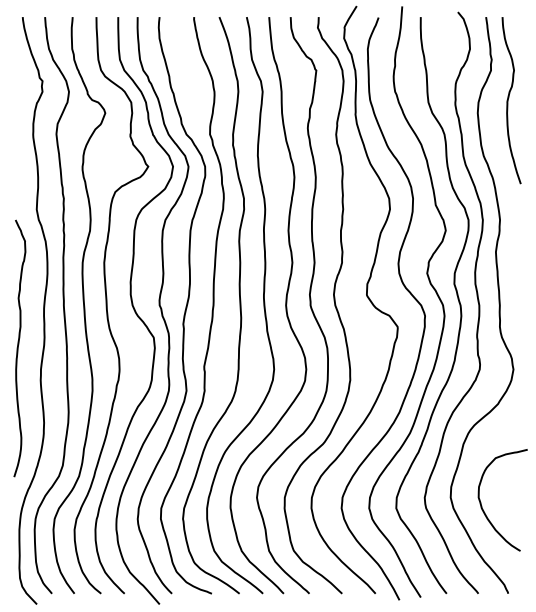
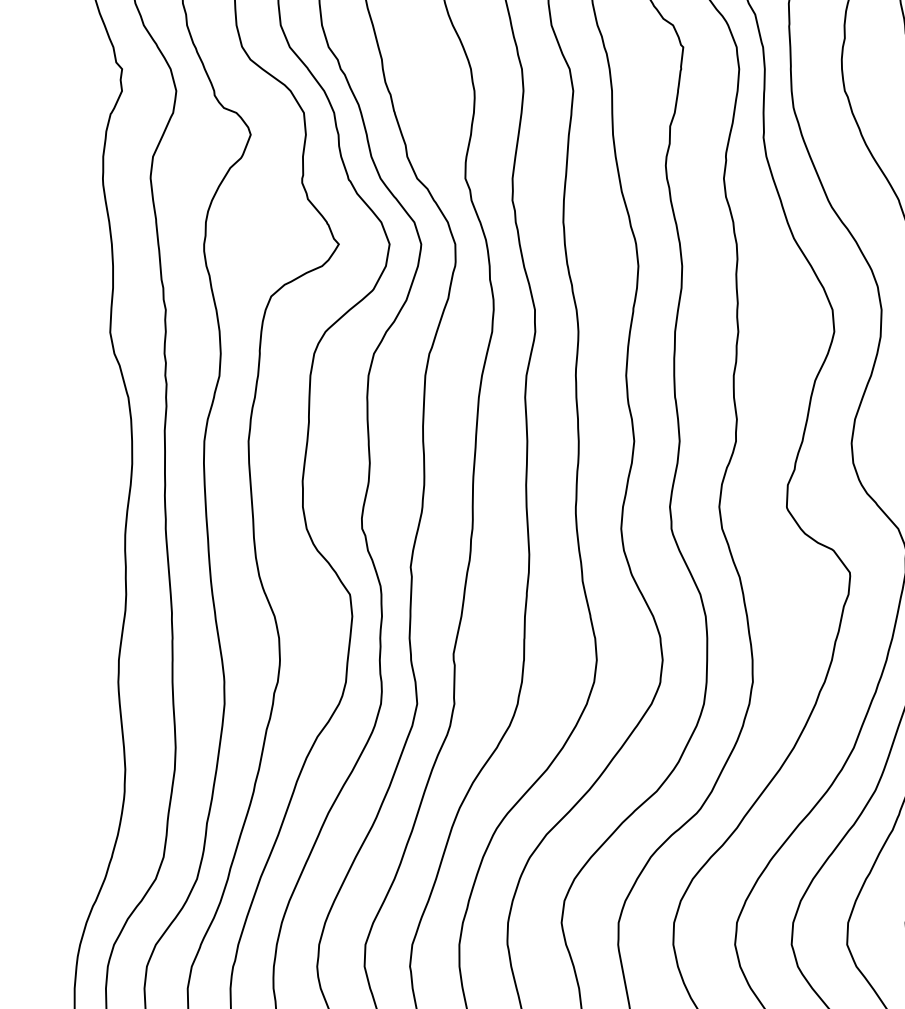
curve: (18, 348) -> (72, 617), removed

